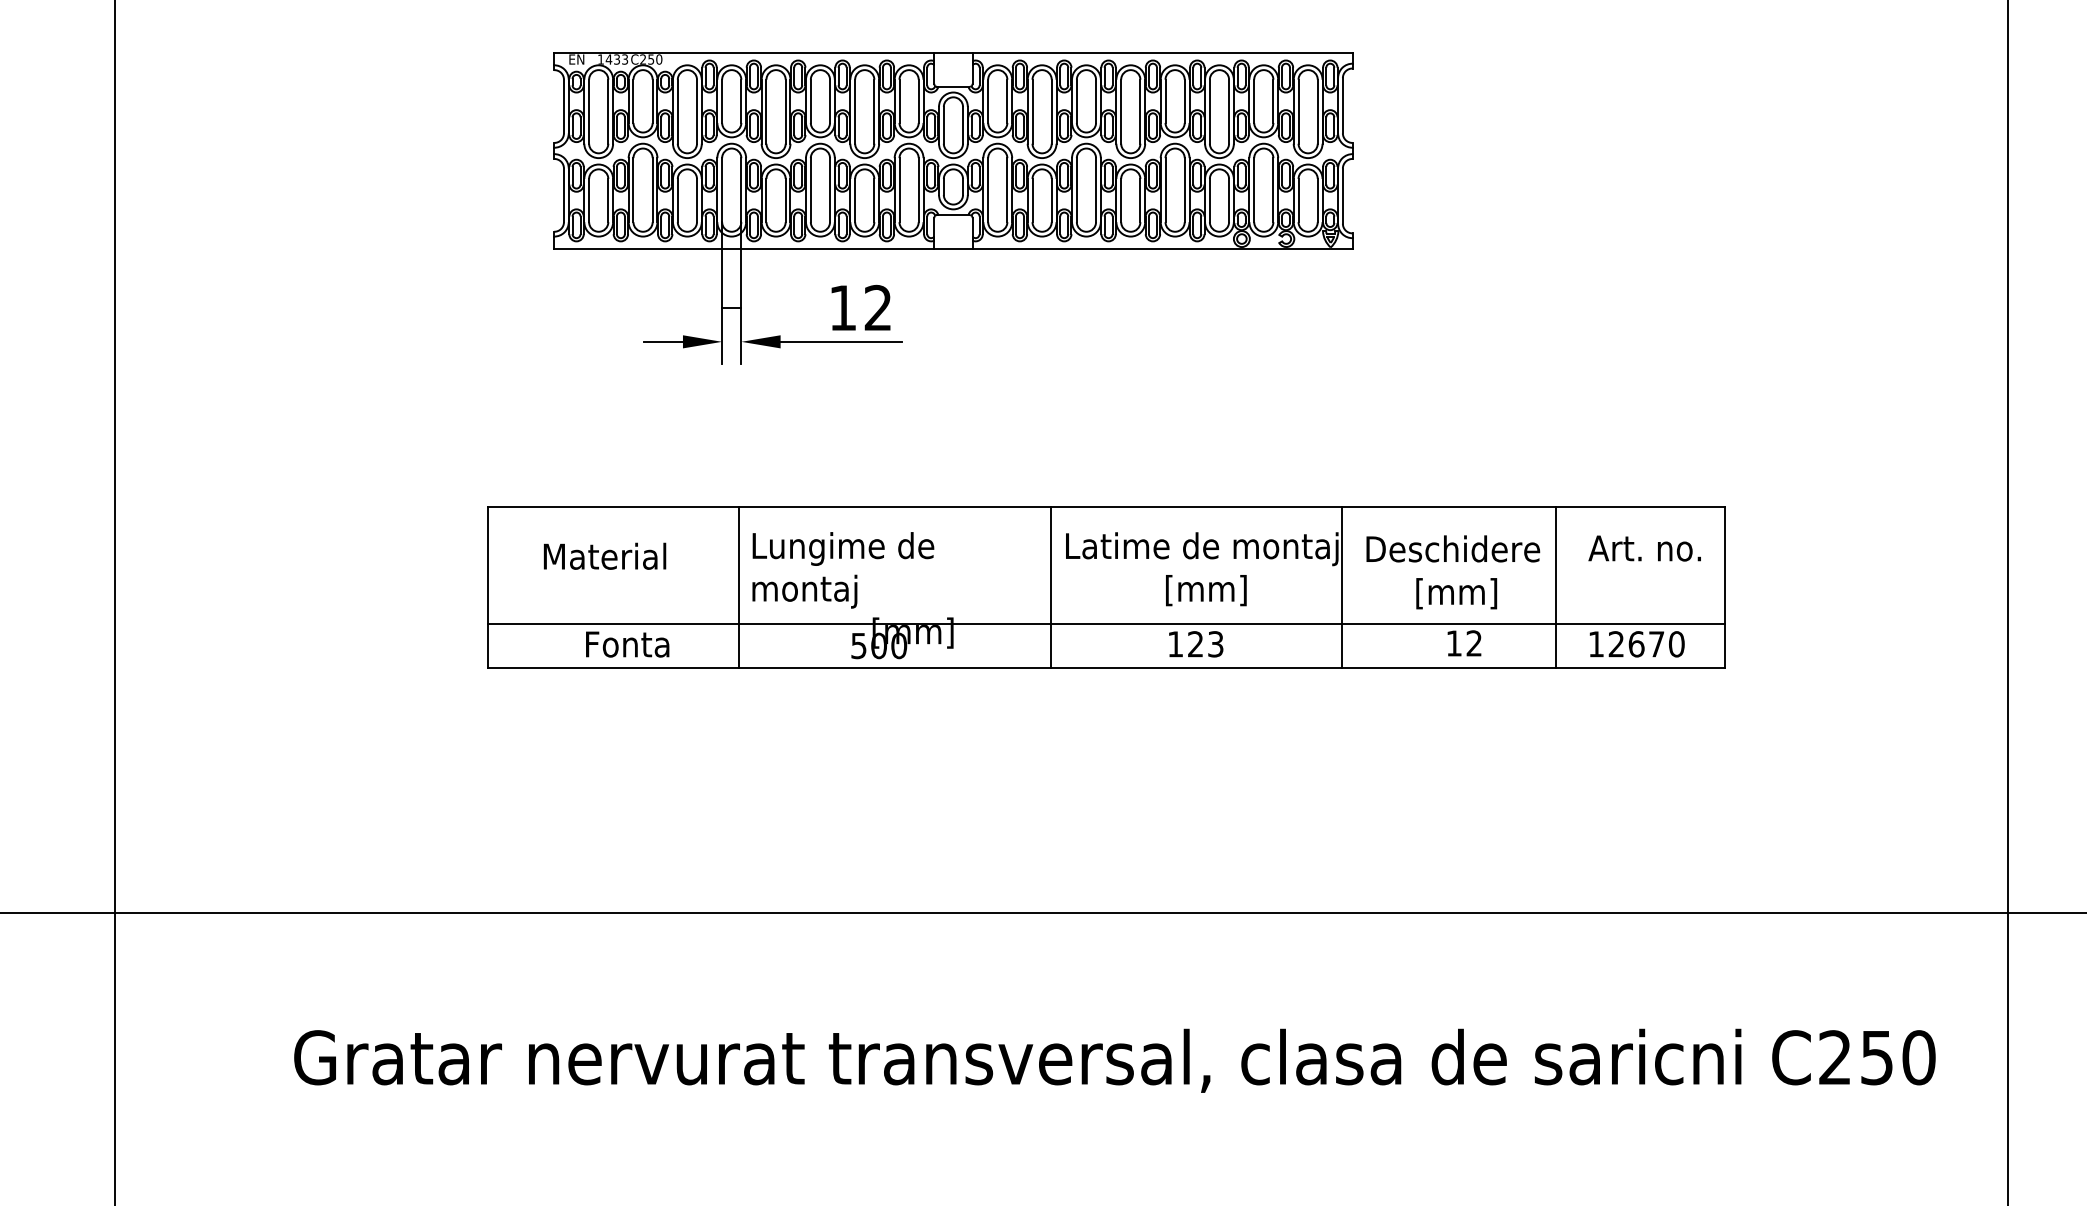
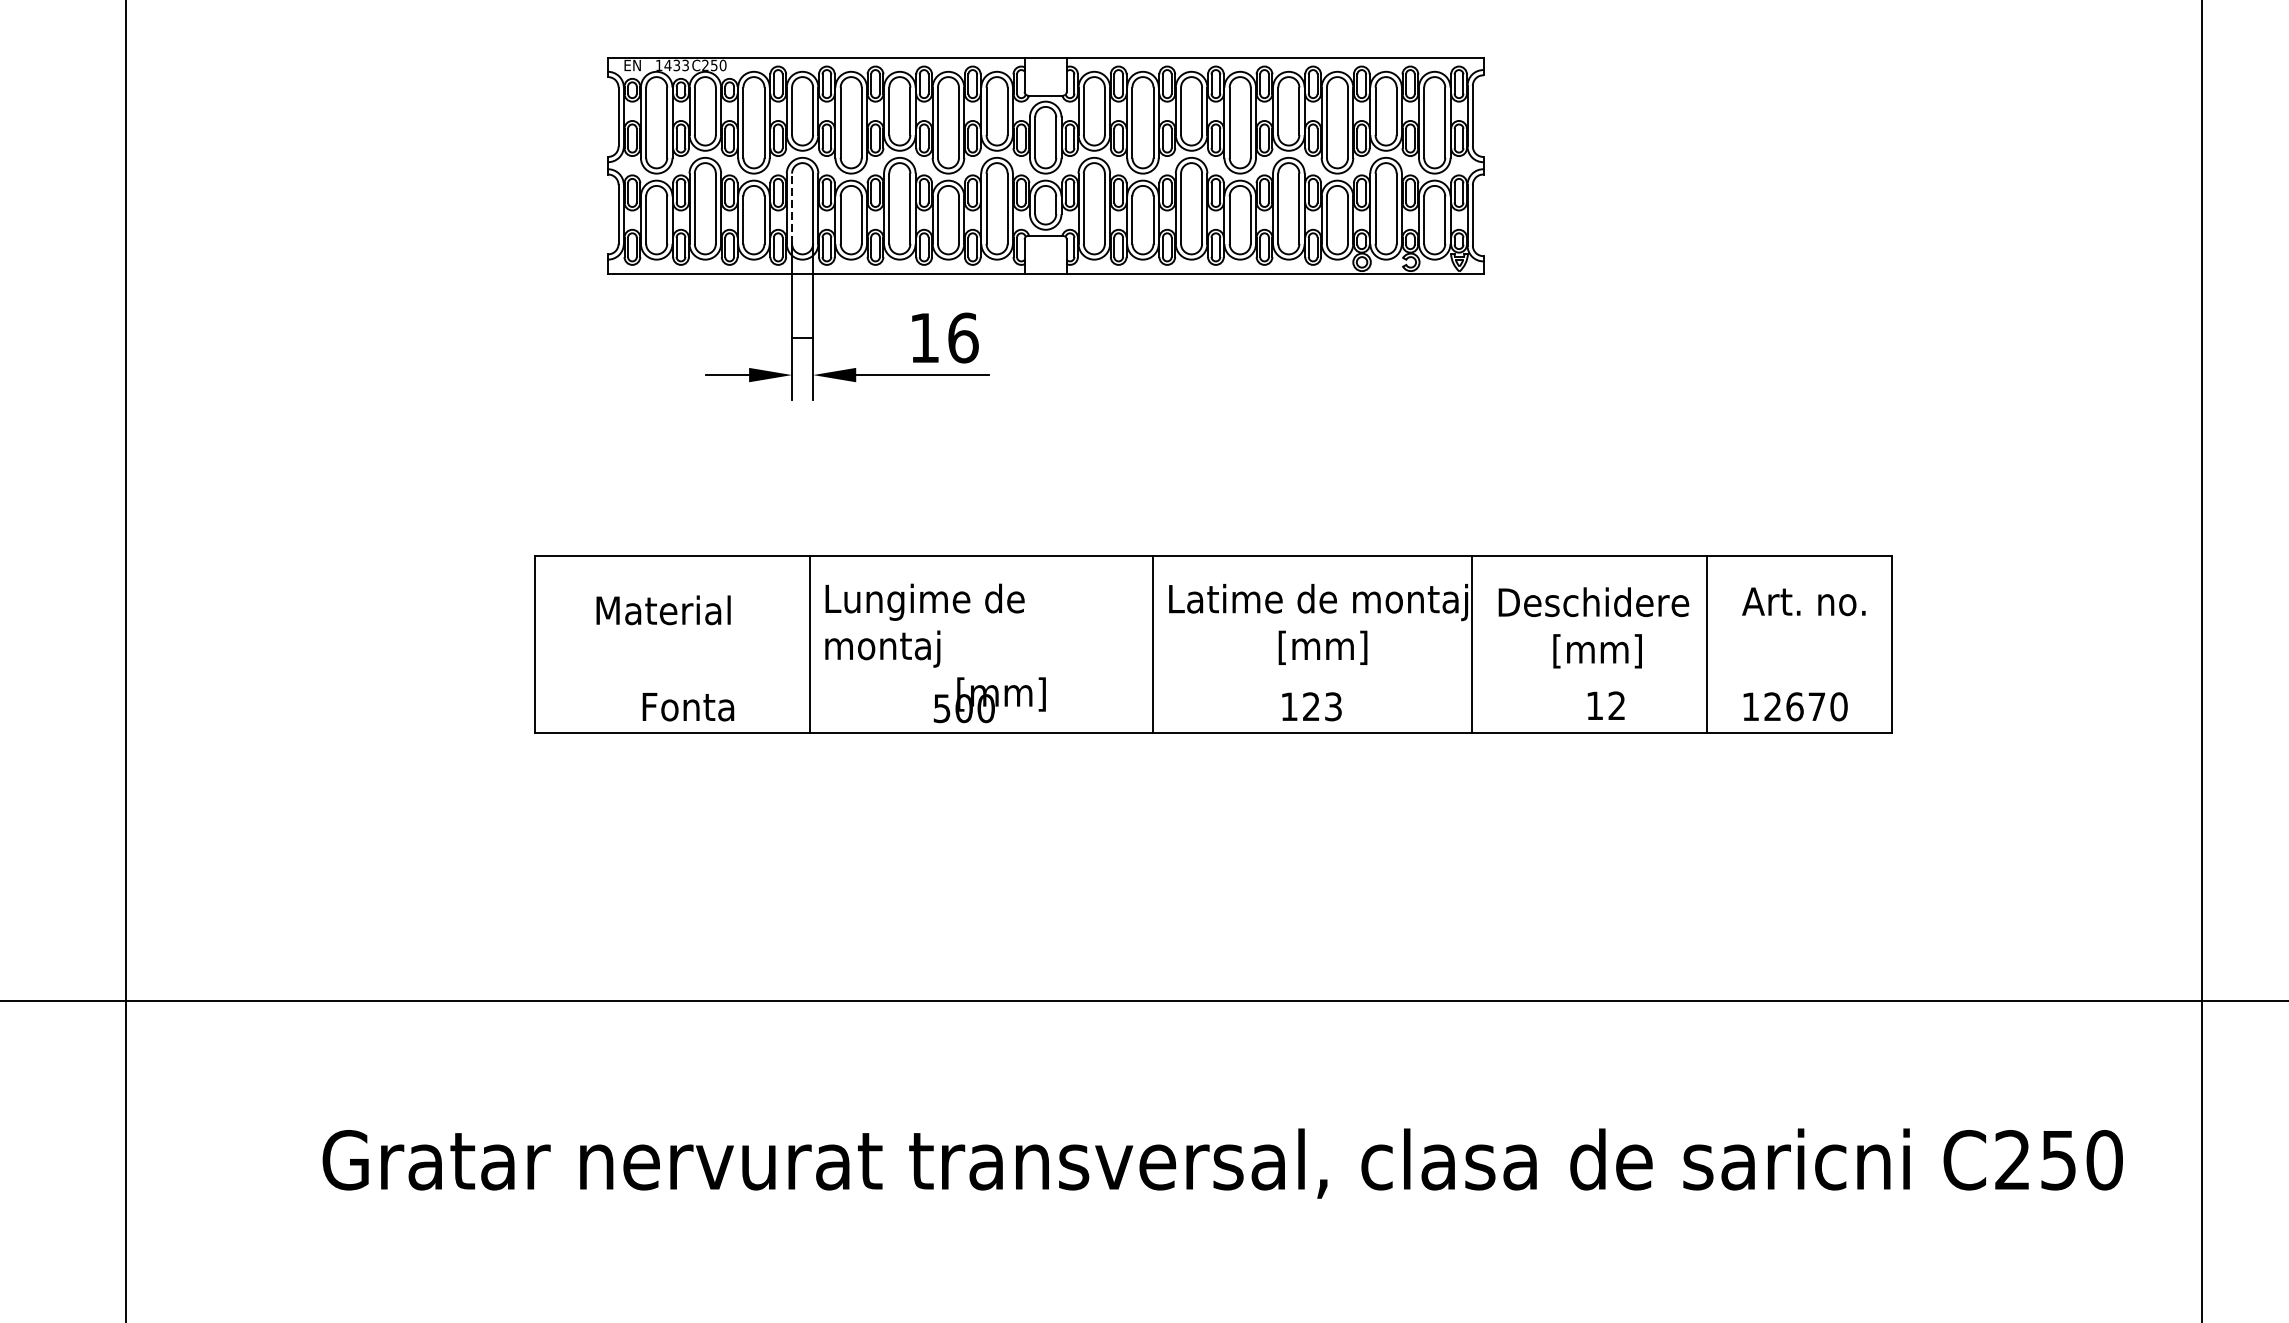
line: (722, 189) -> (792, 208), solid -> dashed
text: (878, 307) -> (963, 337), 12 -> 16
line: (1106, 623) -> (1213, 683), removed

